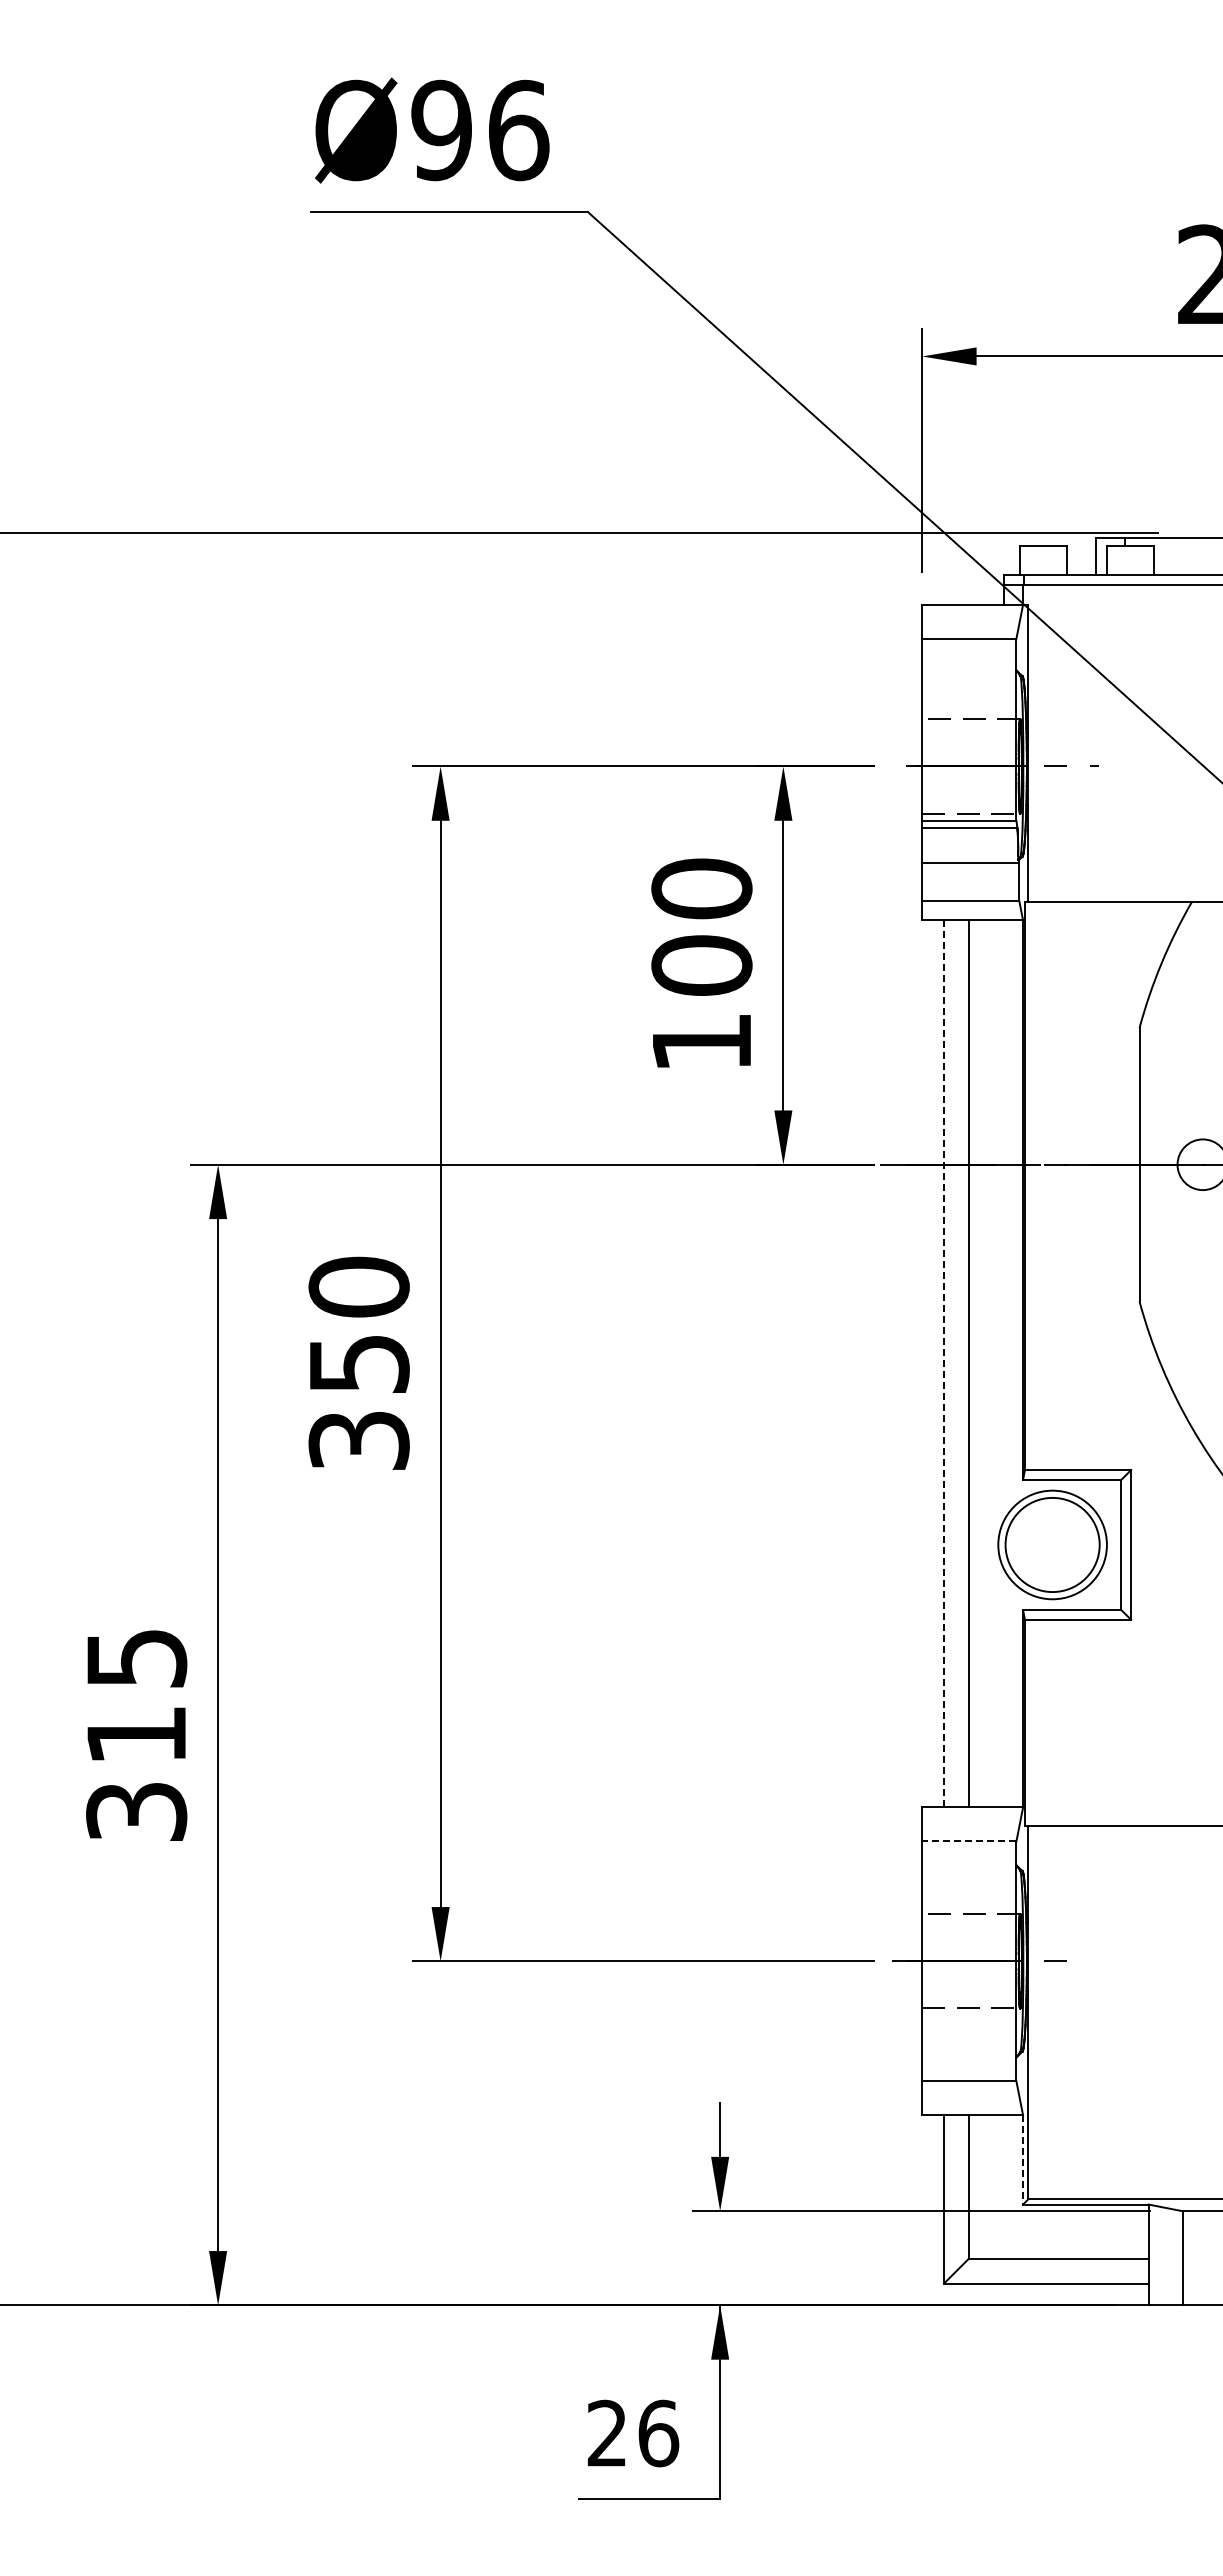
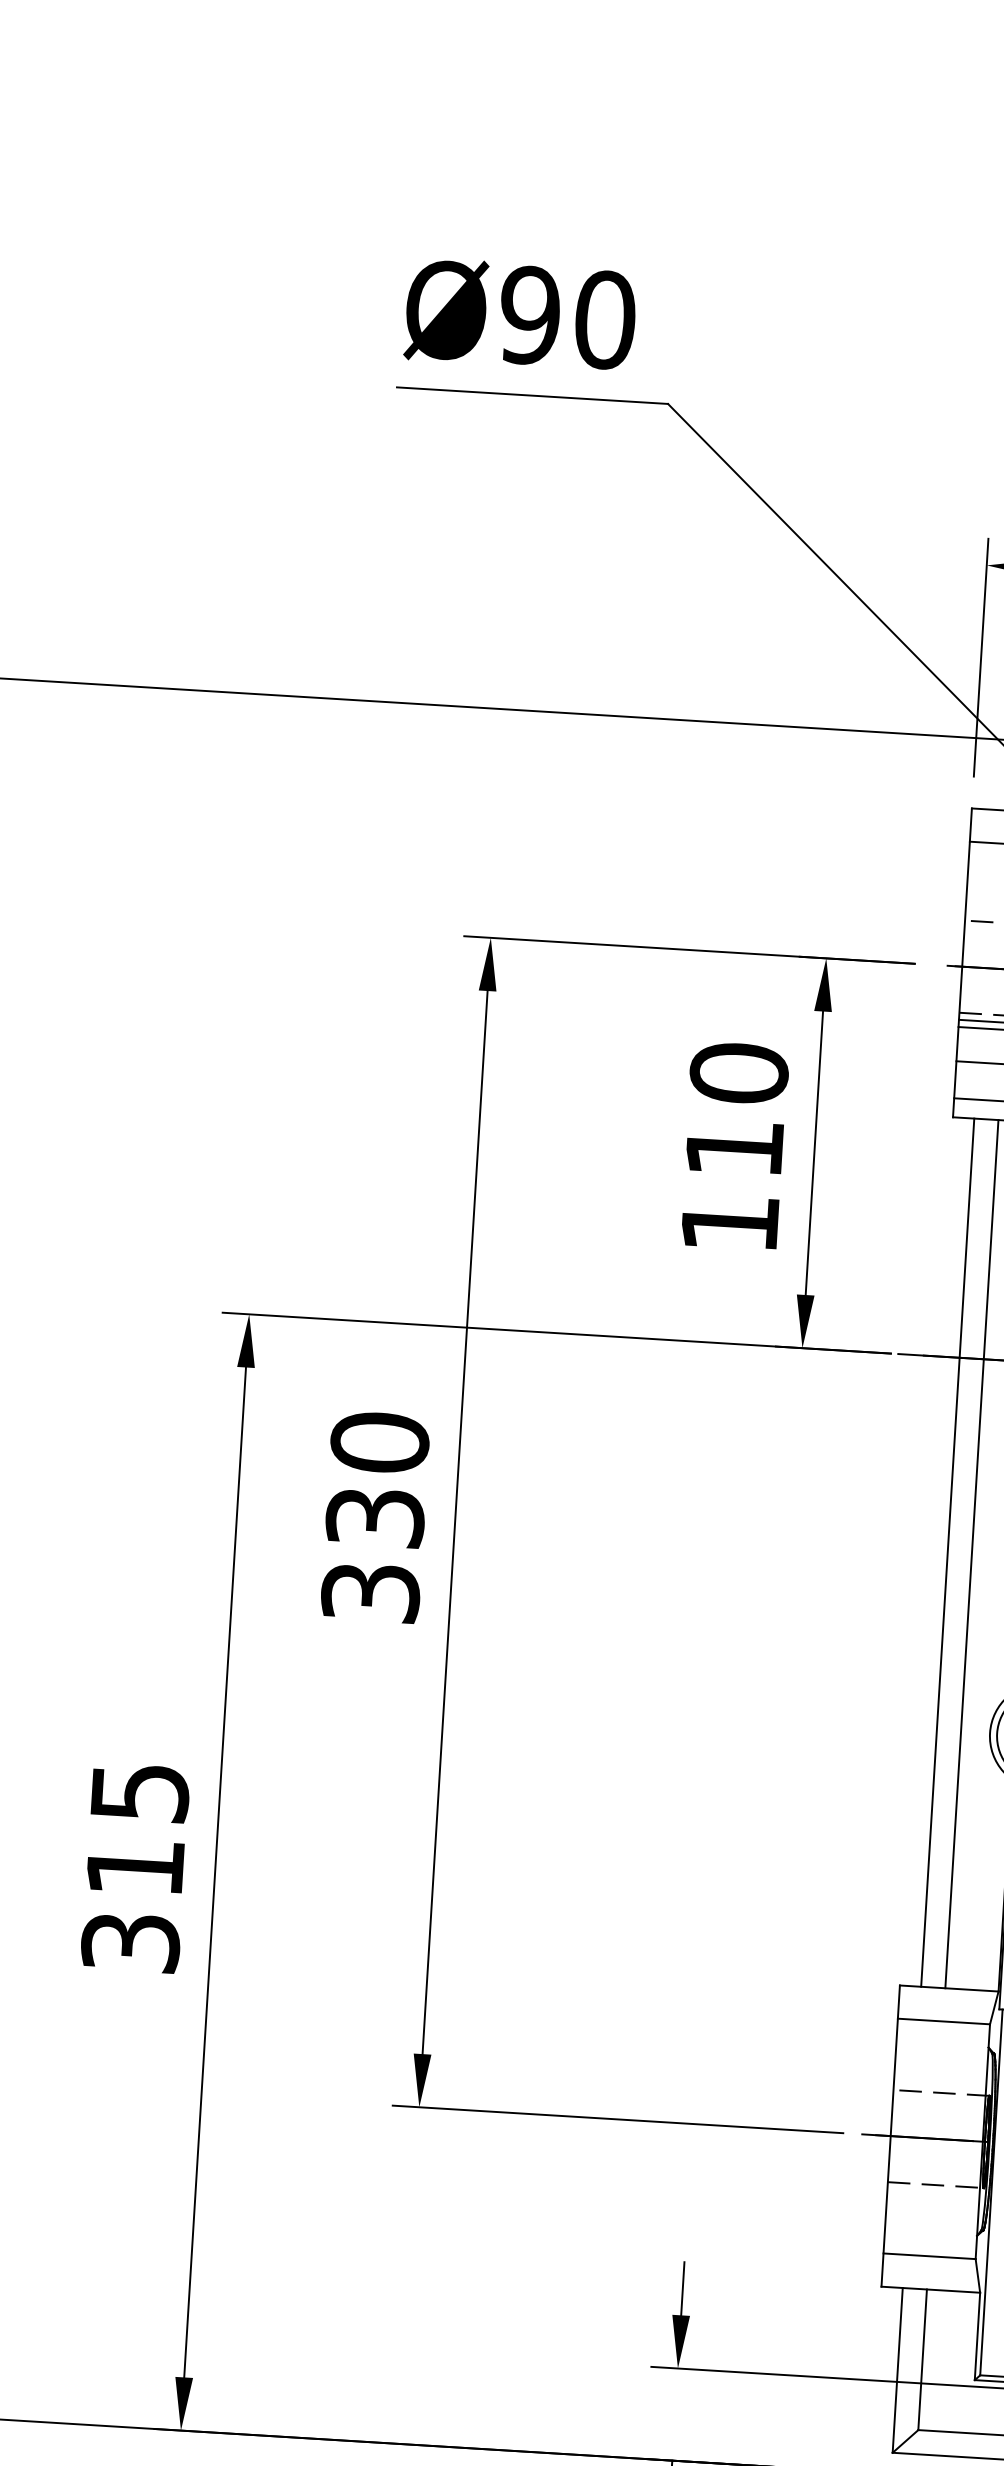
text: (518, 130) -> (605, 320), Ø96 -> Ø90
text: (701, 965) -> (734, 1148), 100 -> 110
line: (944, 1363) -> (948, 1552), dashed -> solid
text: (358, 1364) -> (374, 1518), 350 -> 330
line: (968, 1841) -> (943, 2021), dashed -> solid
line: (1023, 2159) -> (977, 2336), dashed -> solid

